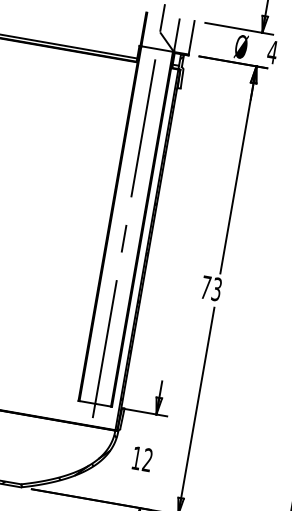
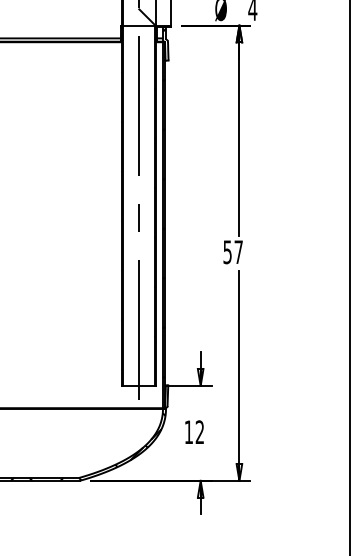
text: (210, 288) -> (232, 252), 73 -> 57

